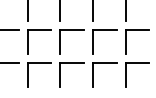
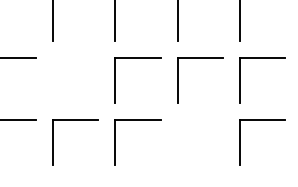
part: (39, 30) -> (75, 58), removed
part: (104, 63) -> (199, 121), removed

